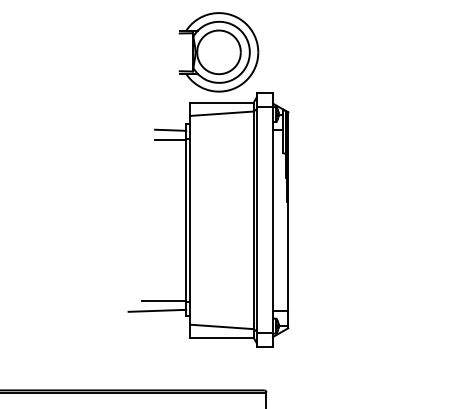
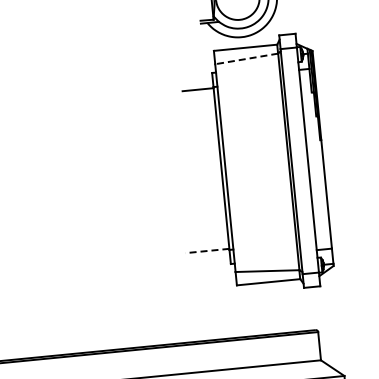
line: (221, 113) -> (246, 58), solid -> dashed
line: (170, 129) -> (197, 79), removed
line: (163, 301) -> (206, 251), solid -> dashed
line: (157, 310) -> (201, 261), removed

